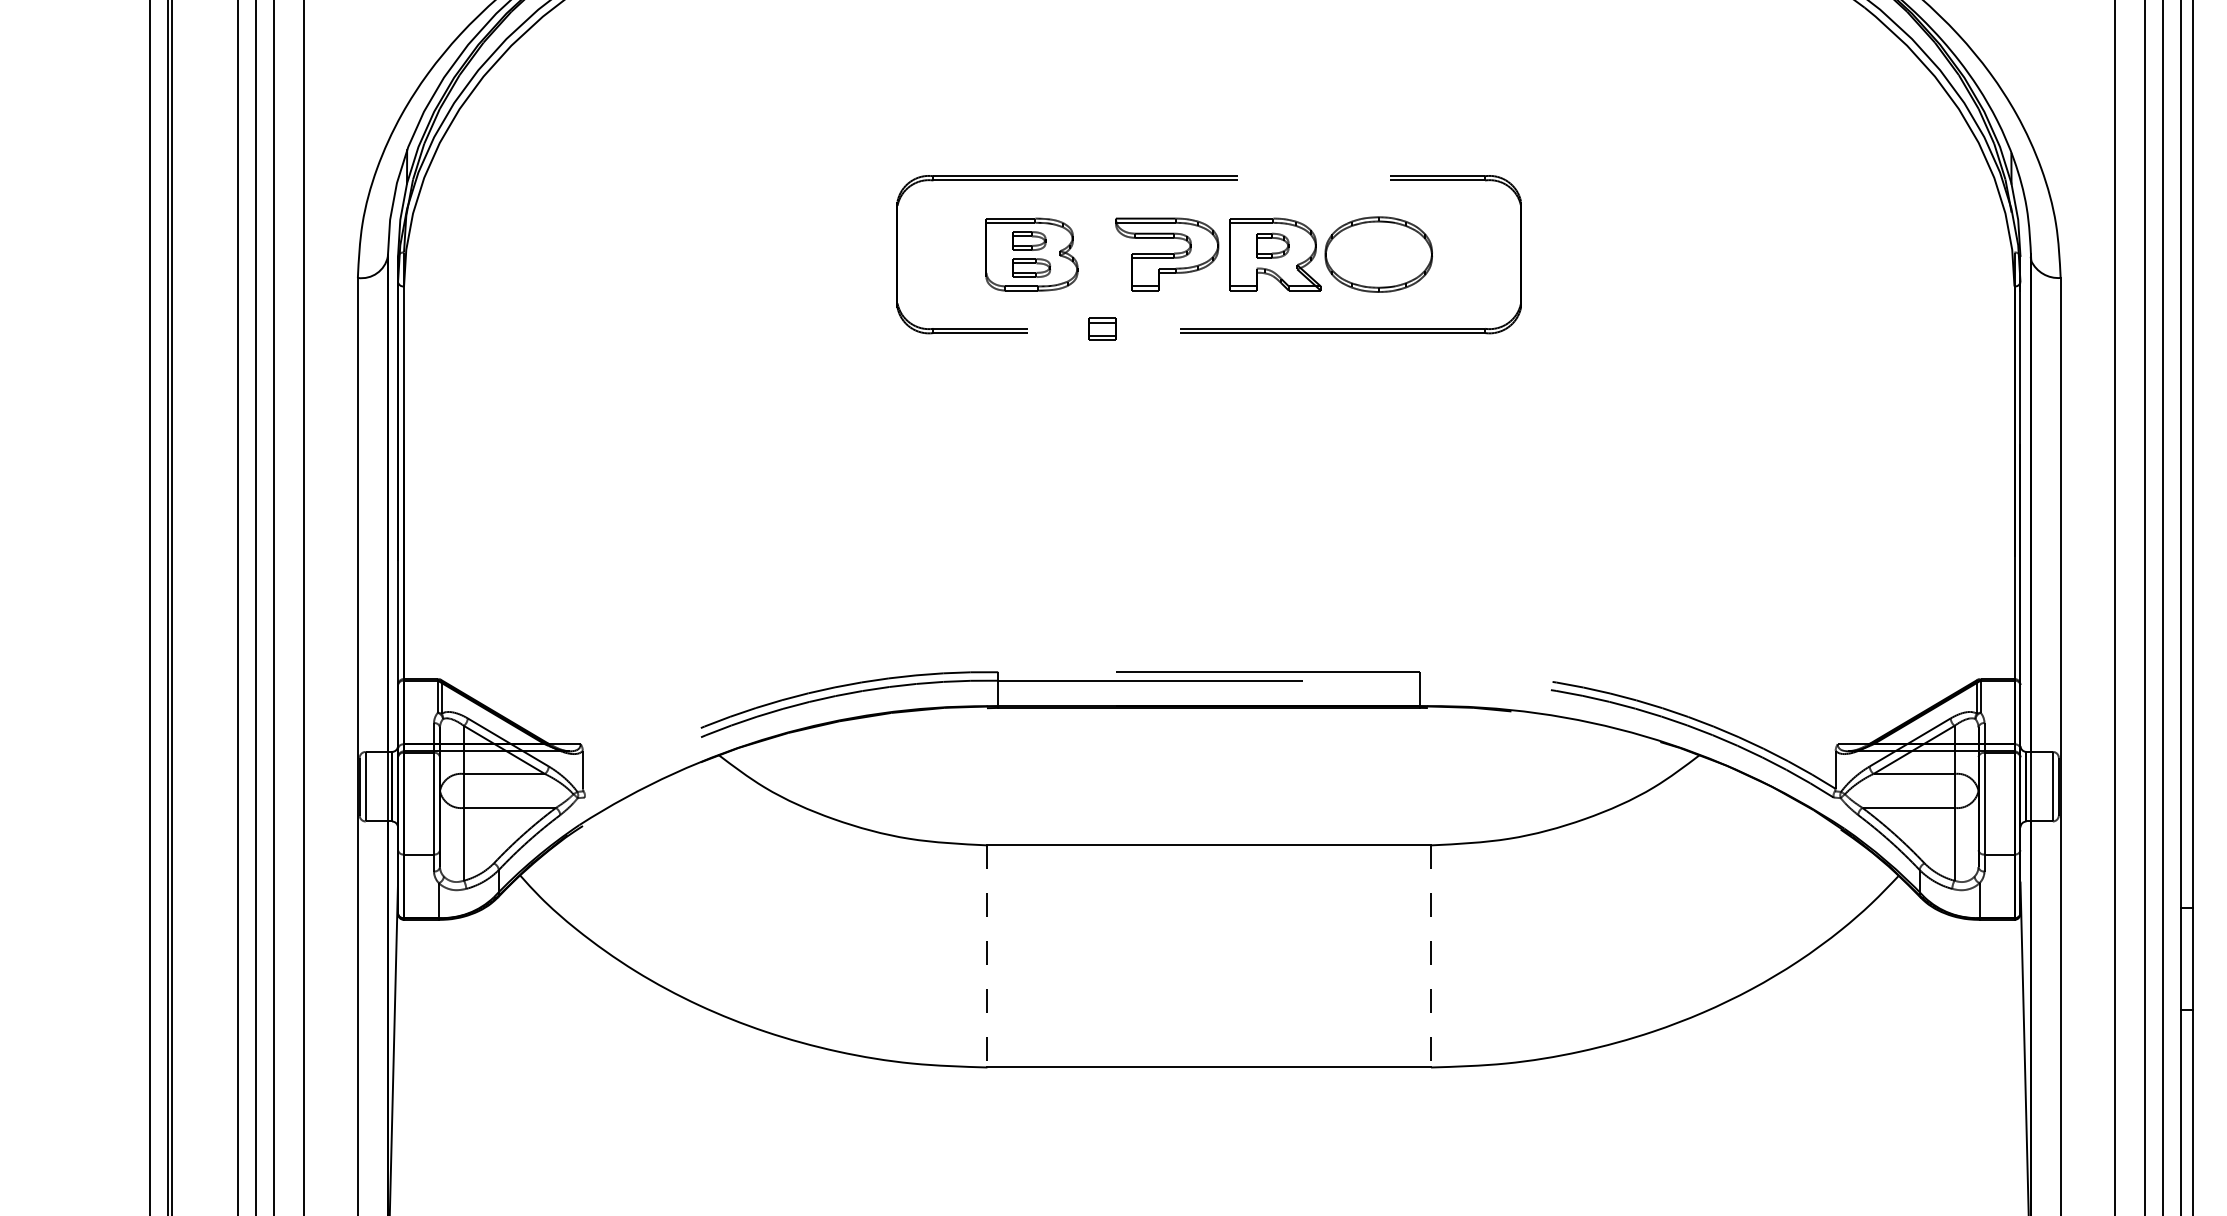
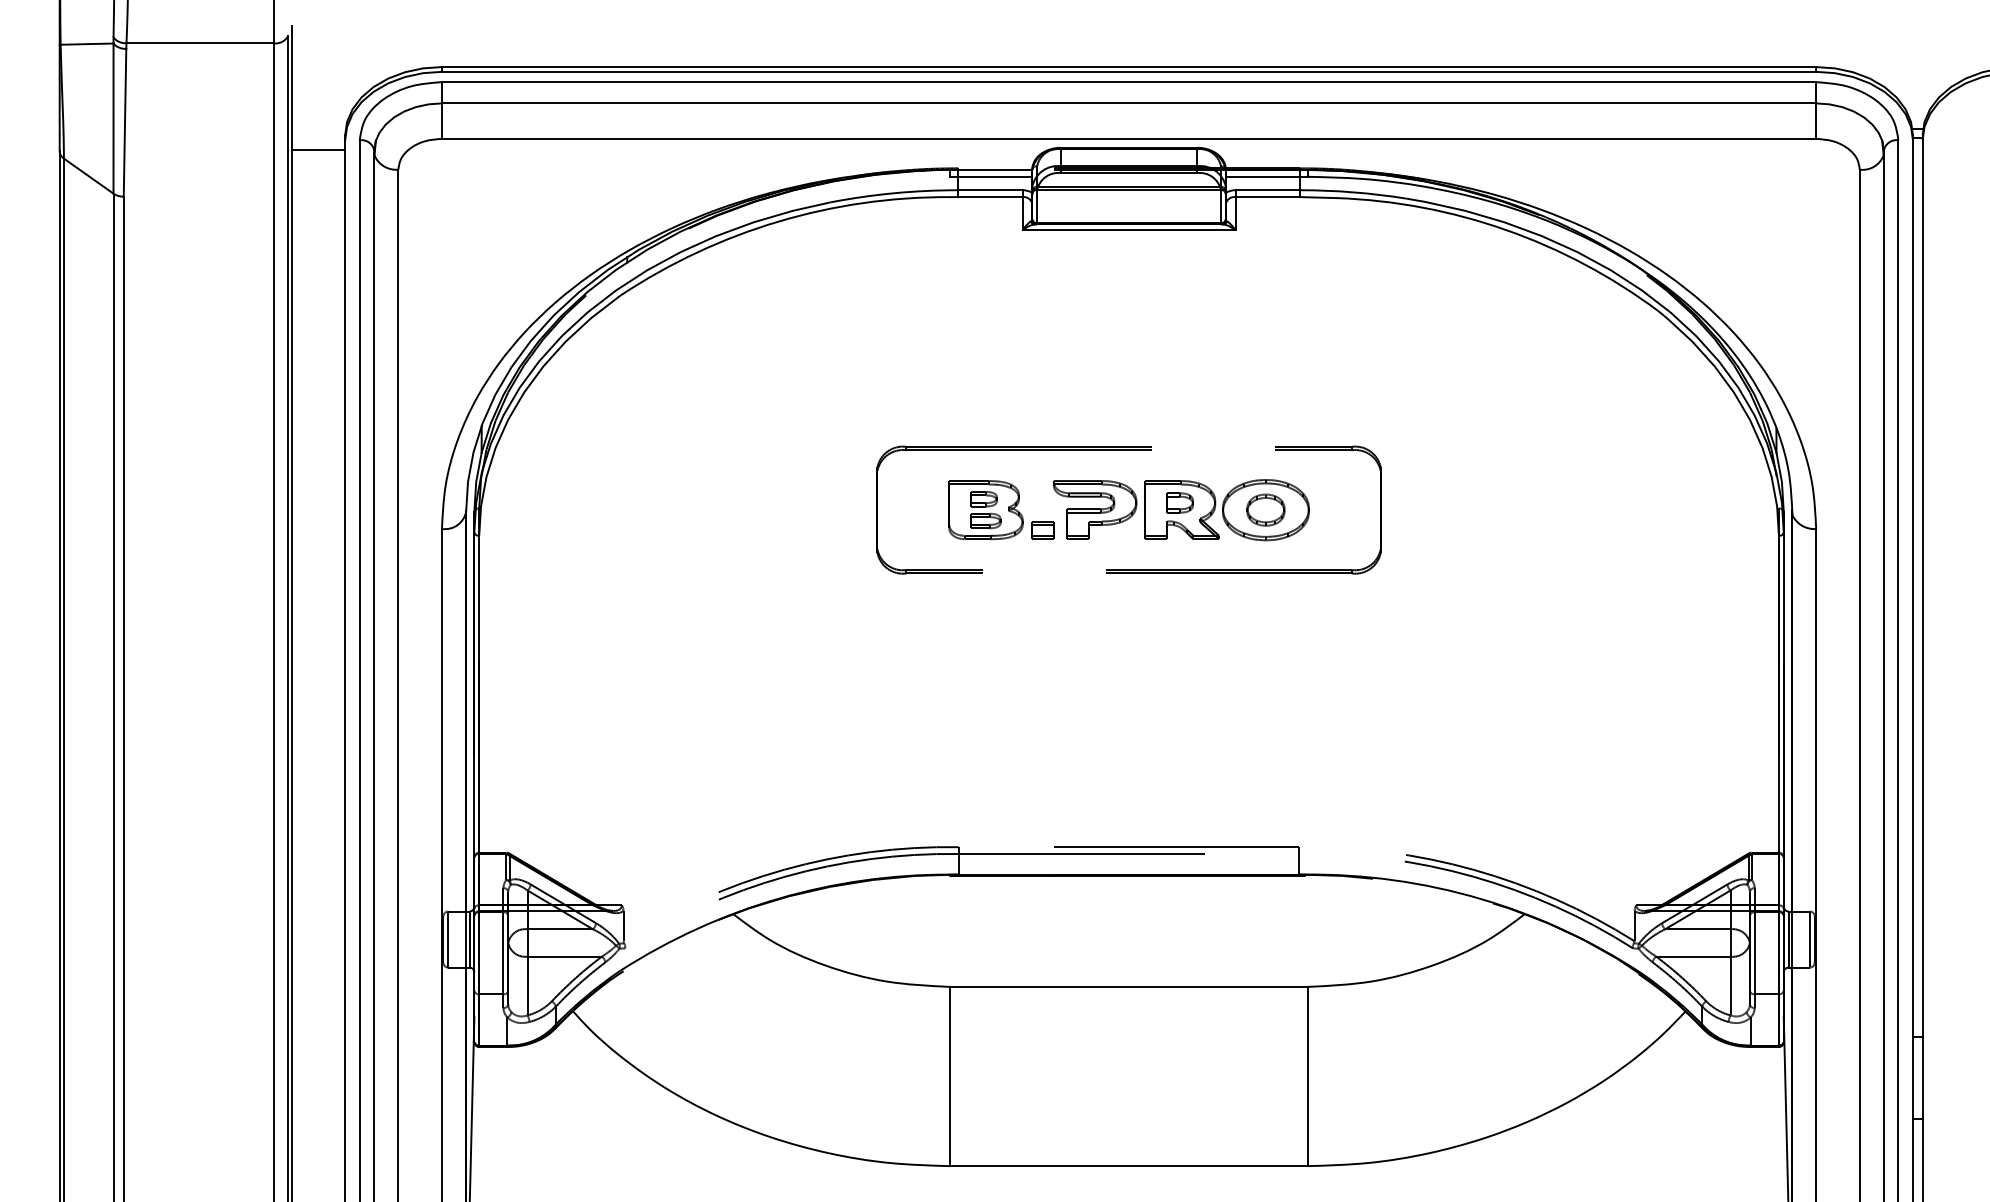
part: (1378, 253) -> (1265, 509), added
part: (1101, 329) -> (1042, 530), moved
line: (987, 956) -> (950, 1076), dashed -> solid
line: (1431, 956) -> (1308, 1076), dashed -> solid

